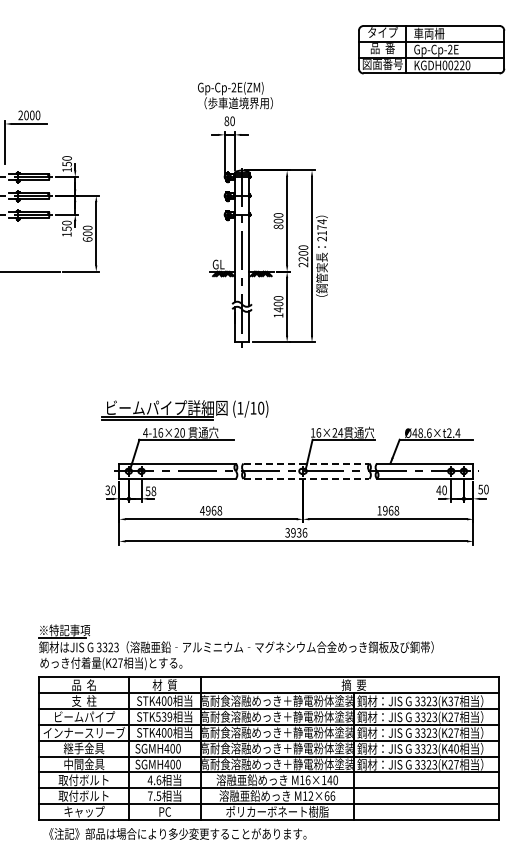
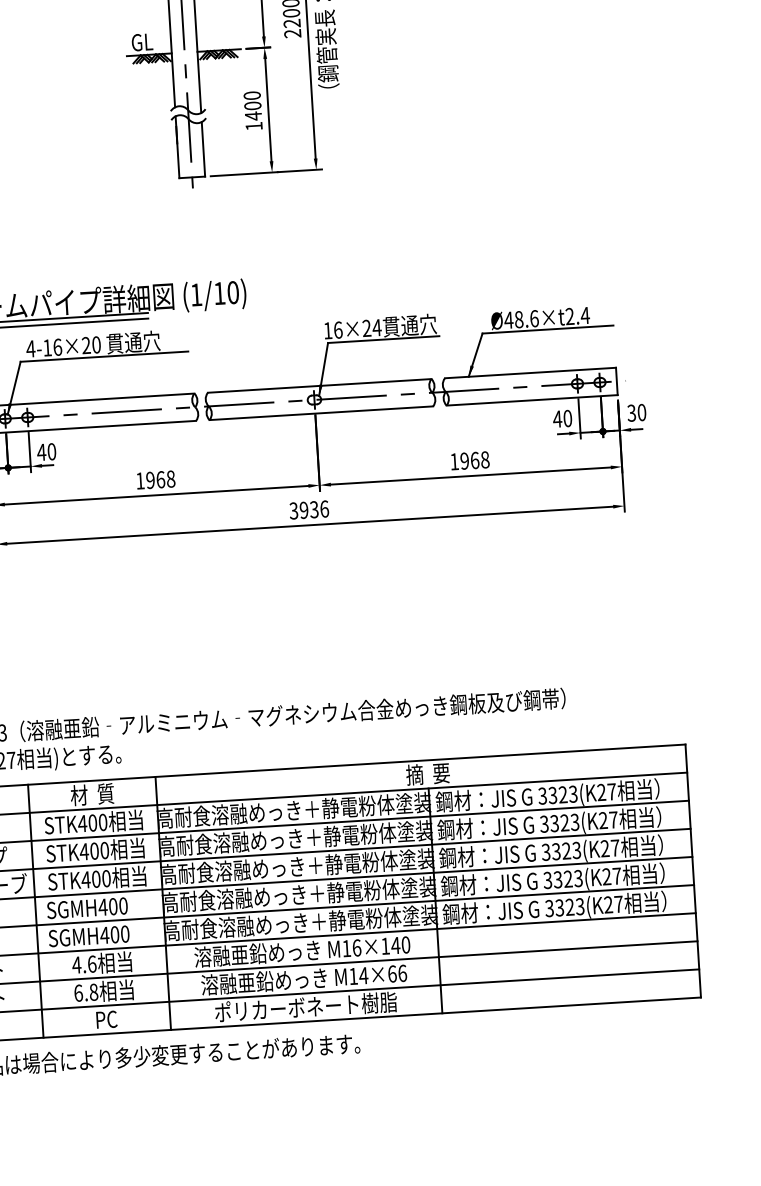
line: (306, 463) -> (319, 385), dashed -> solid
line: (306, 478) -> (321, 412), dashed -> solid
text: (480, 488) -> (631, 411), 50 -> 30
text: (150, 491) -> (45, 452), 58 -> 40
text: (202, 510) -> (140, 480), 4968 -> 1968
text: (450, 701) -> (601, 792), 3323(K37 -> 3323(K27
text: (163, 716) -> (93, 850), STK539 -> STK400
text: (453, 748) -> (611, 875), 3323(K40 -> 3323(K27
text: (154, 795) -> (86, 991), 7.5 -> 6.8
text: (310, 795) -> (362, 974), M12×66 -> M14×66

